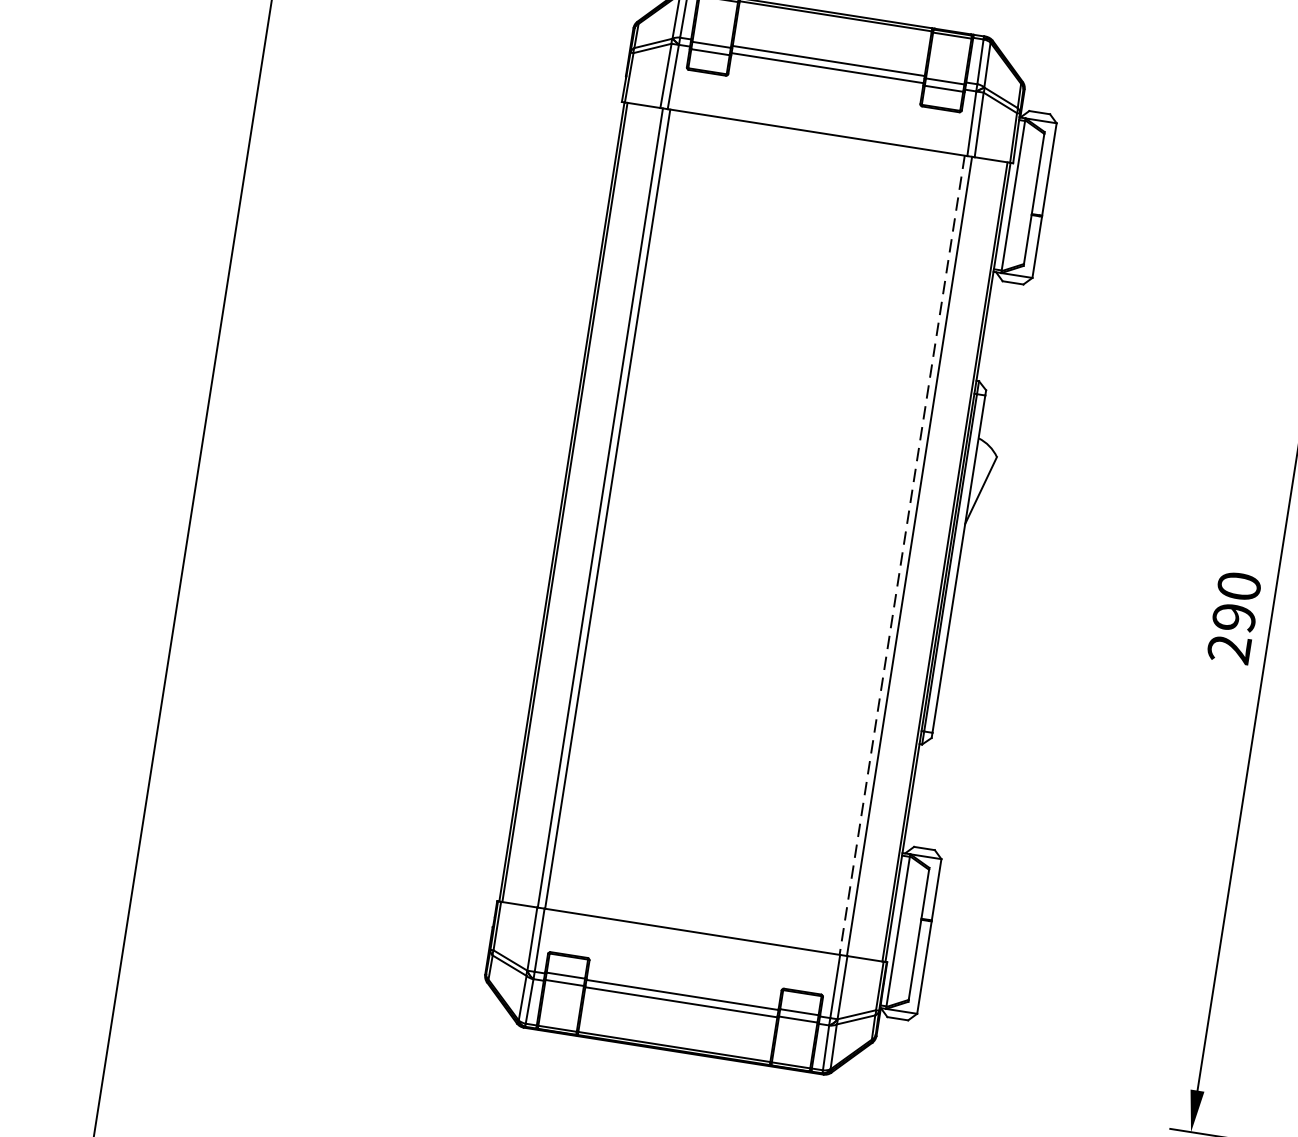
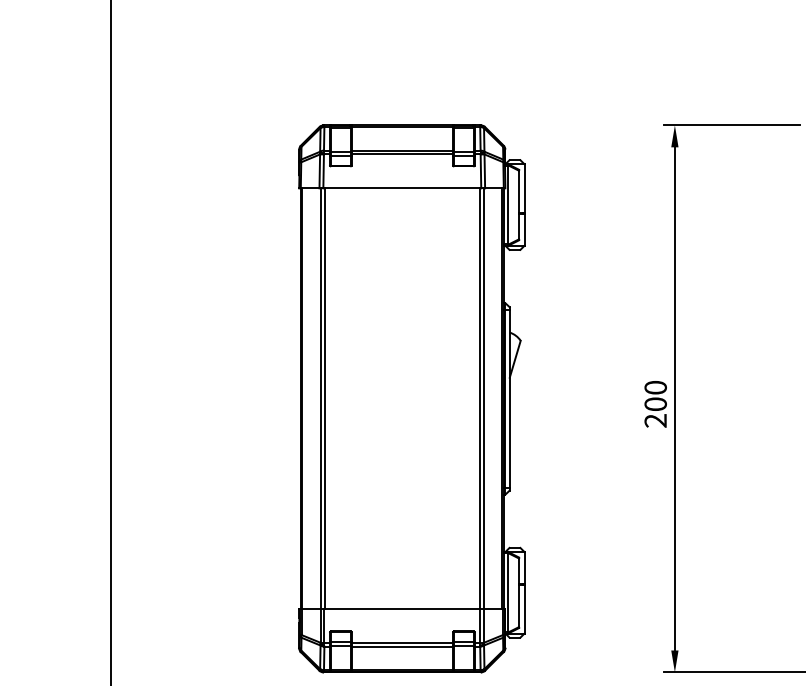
line: (901, 554) -> (479, 398), dashed -> solid
text: (1233, 618) -> (655, 404), 290 -> 200

